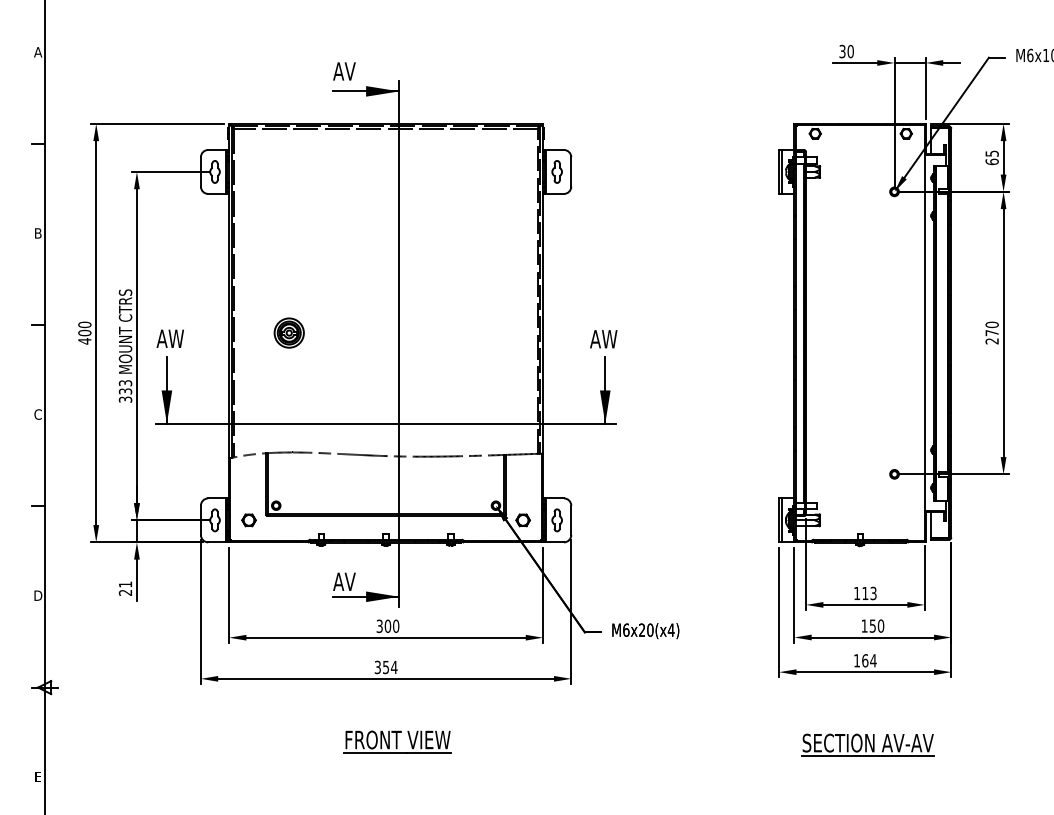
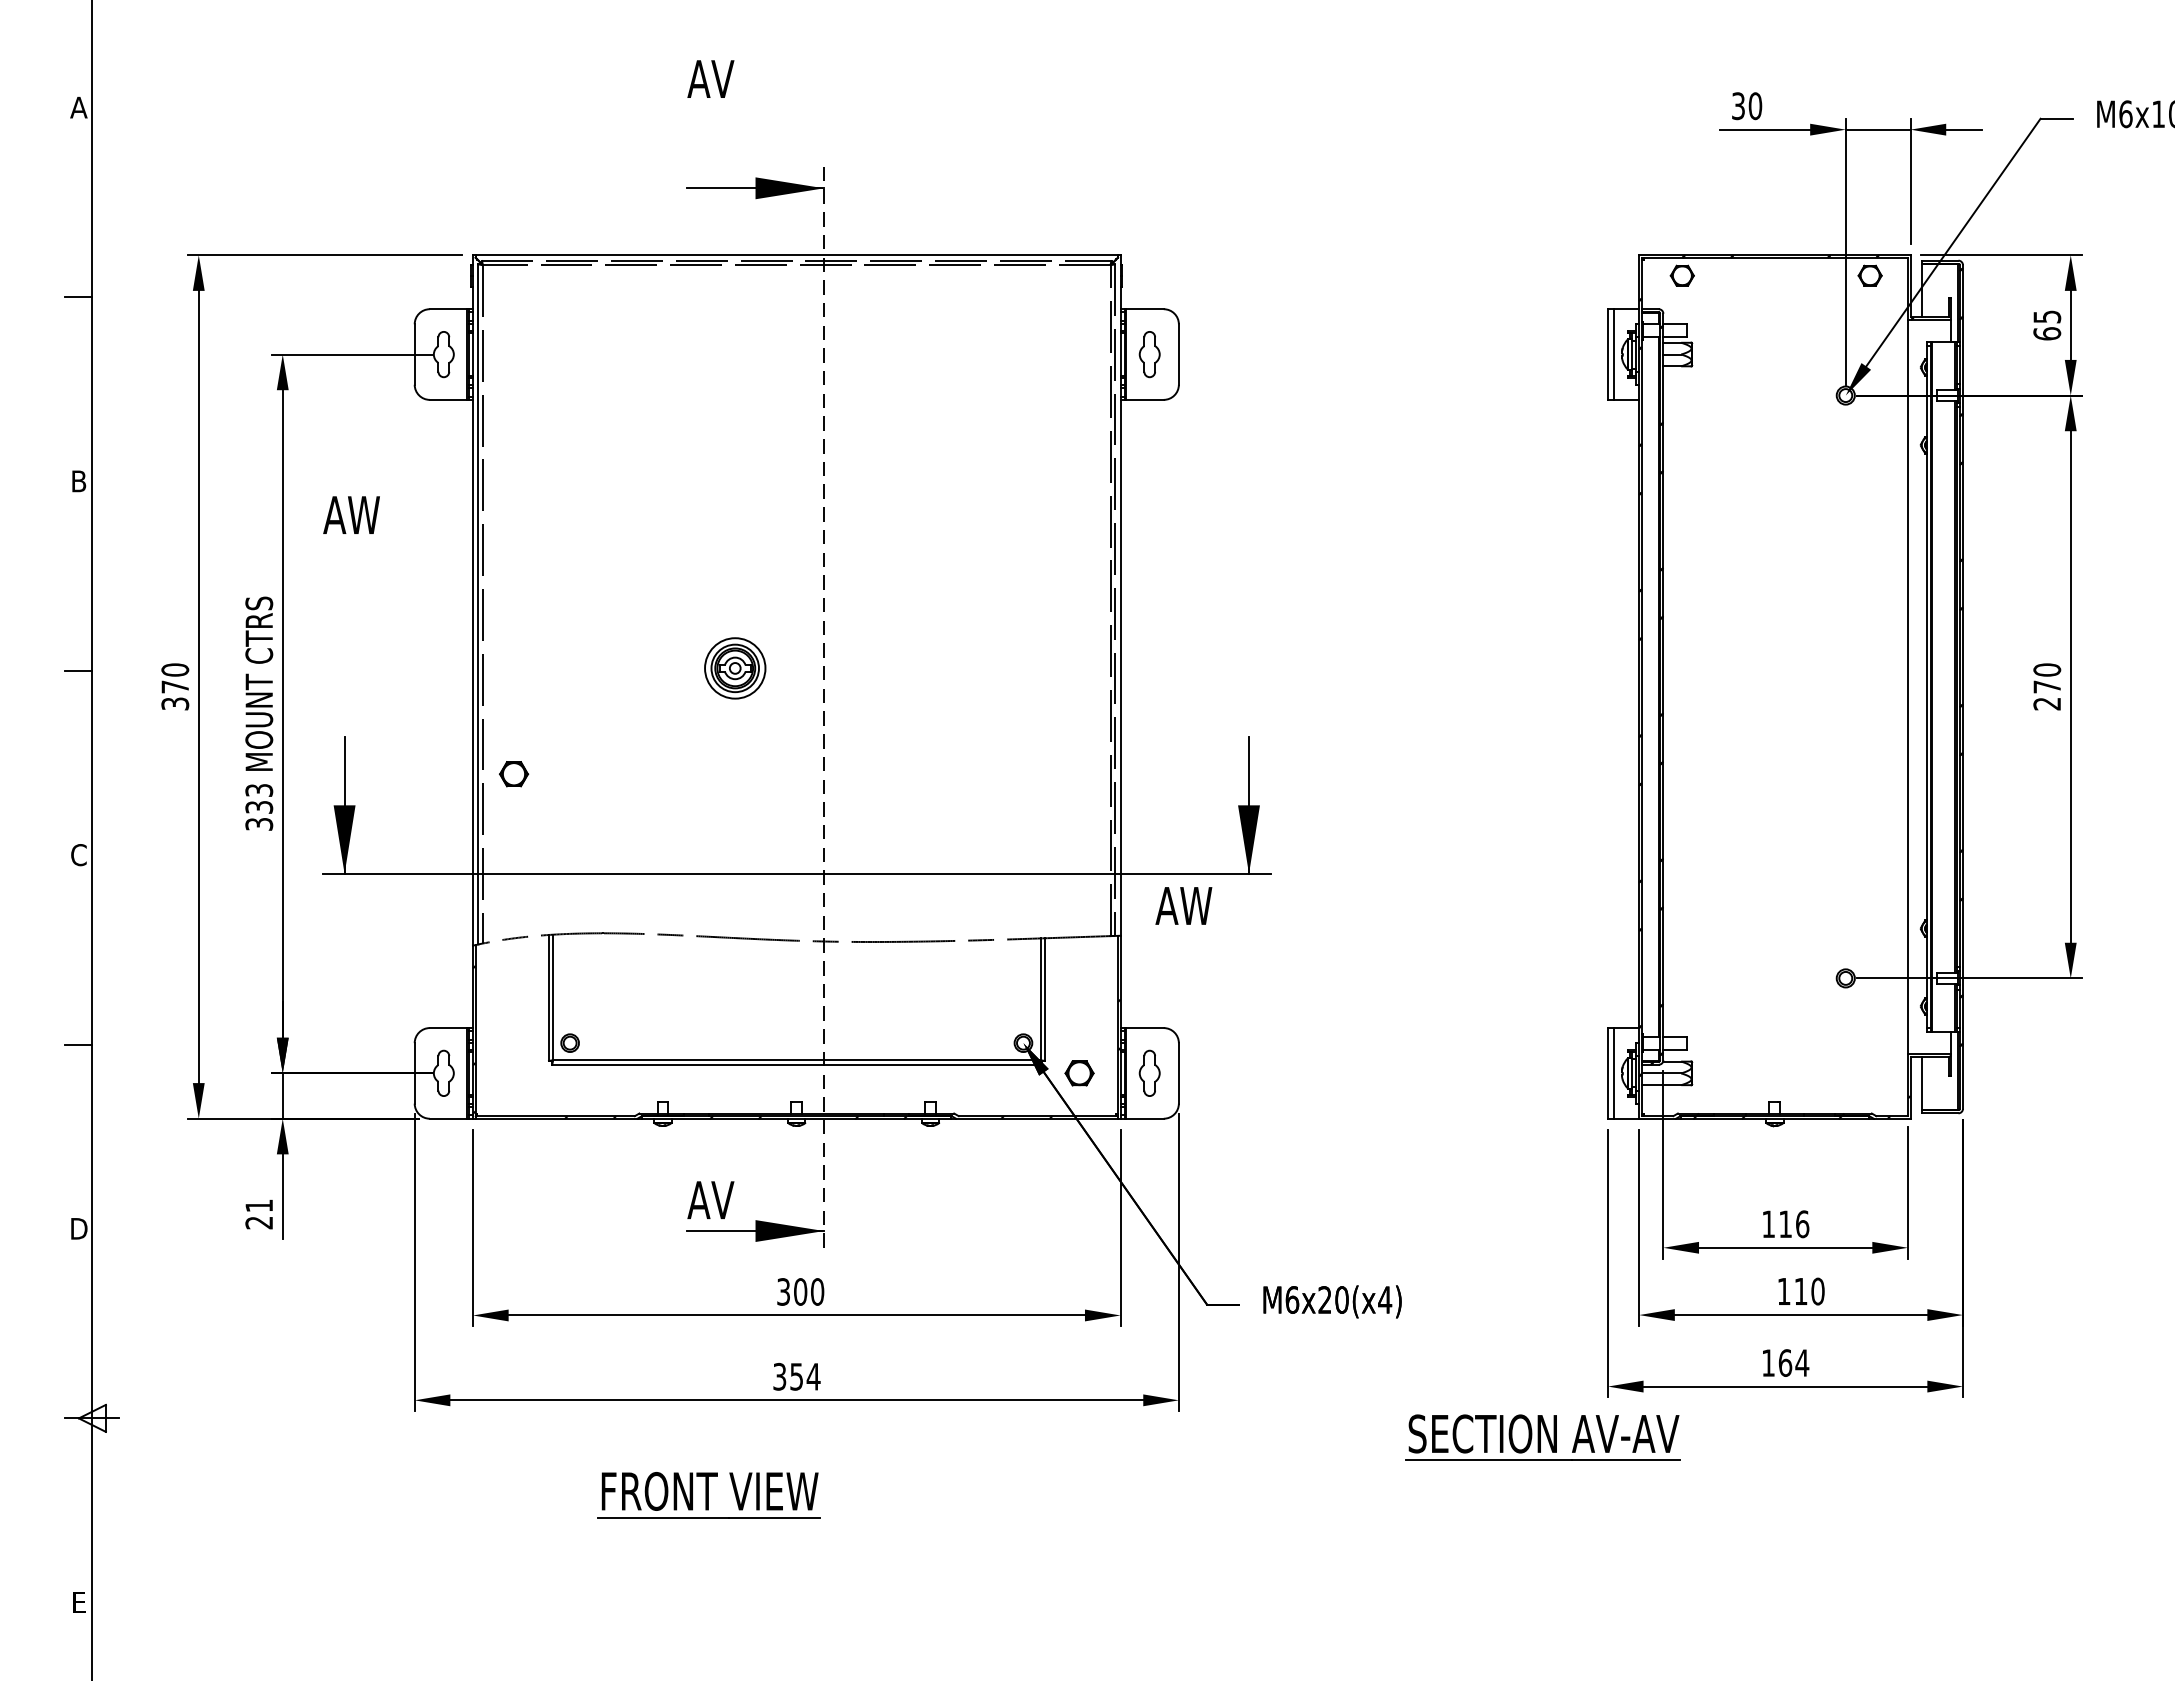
text: (344, 71) -> (710, 79), moved
part: (288, 332) -> (733, 667), moved
text: (84, 336) -> (174, 694), 400 -> 370
text: (169, 338) -> (349, 514), moved
text: (603, 339) -> (1183, 906), moved
line: (399, 344) -> (824, 710), solid -> dashed
part: (248, 520) -> (512, 774), moved
text: (873, 593) -> (1802, 1224), 113 -> 116
text: (872, 625) -> (1800, 1290), 150 -> 110
part: (397, 741) -> (708, 1494), moved
part: (867, 744) -> (1542, 1436), moved

